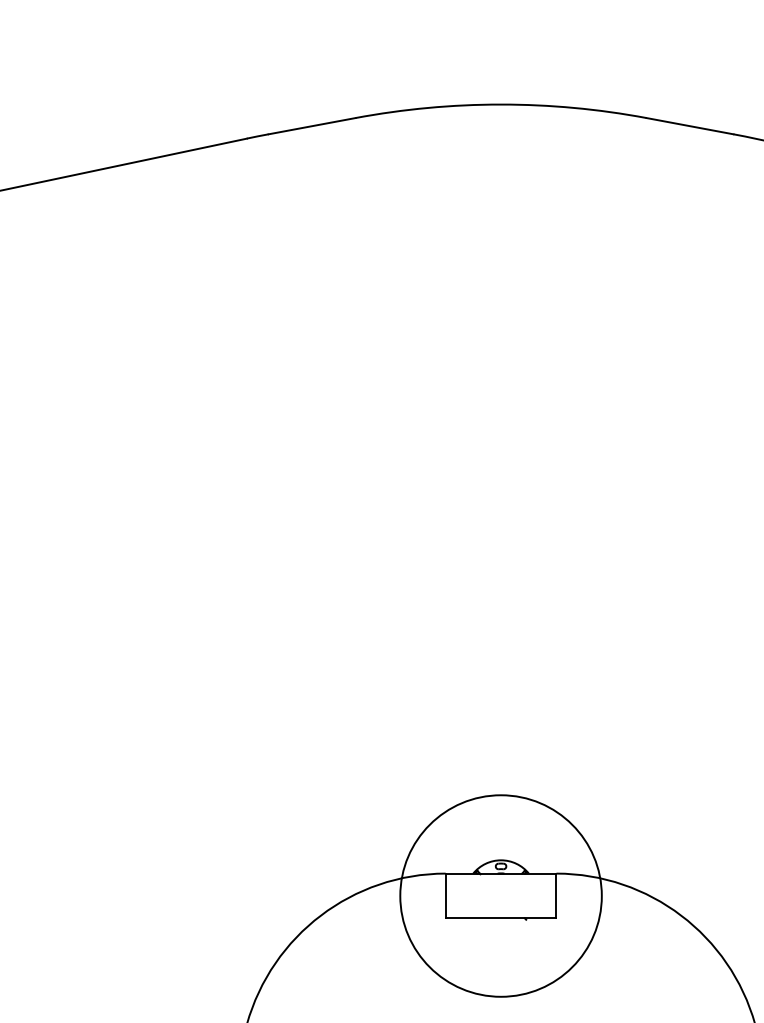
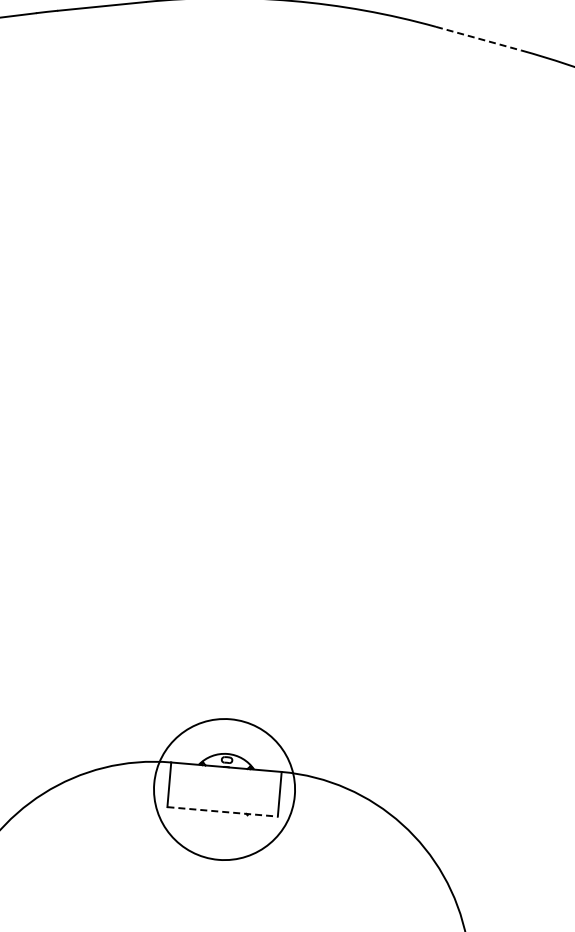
line: (690, 126) -> (479, 39), solid -> dashed
circle: (500, 895) -> (224, 788), size x0.7
line: (501, 918) -> (223, 811), solid -> dashed

